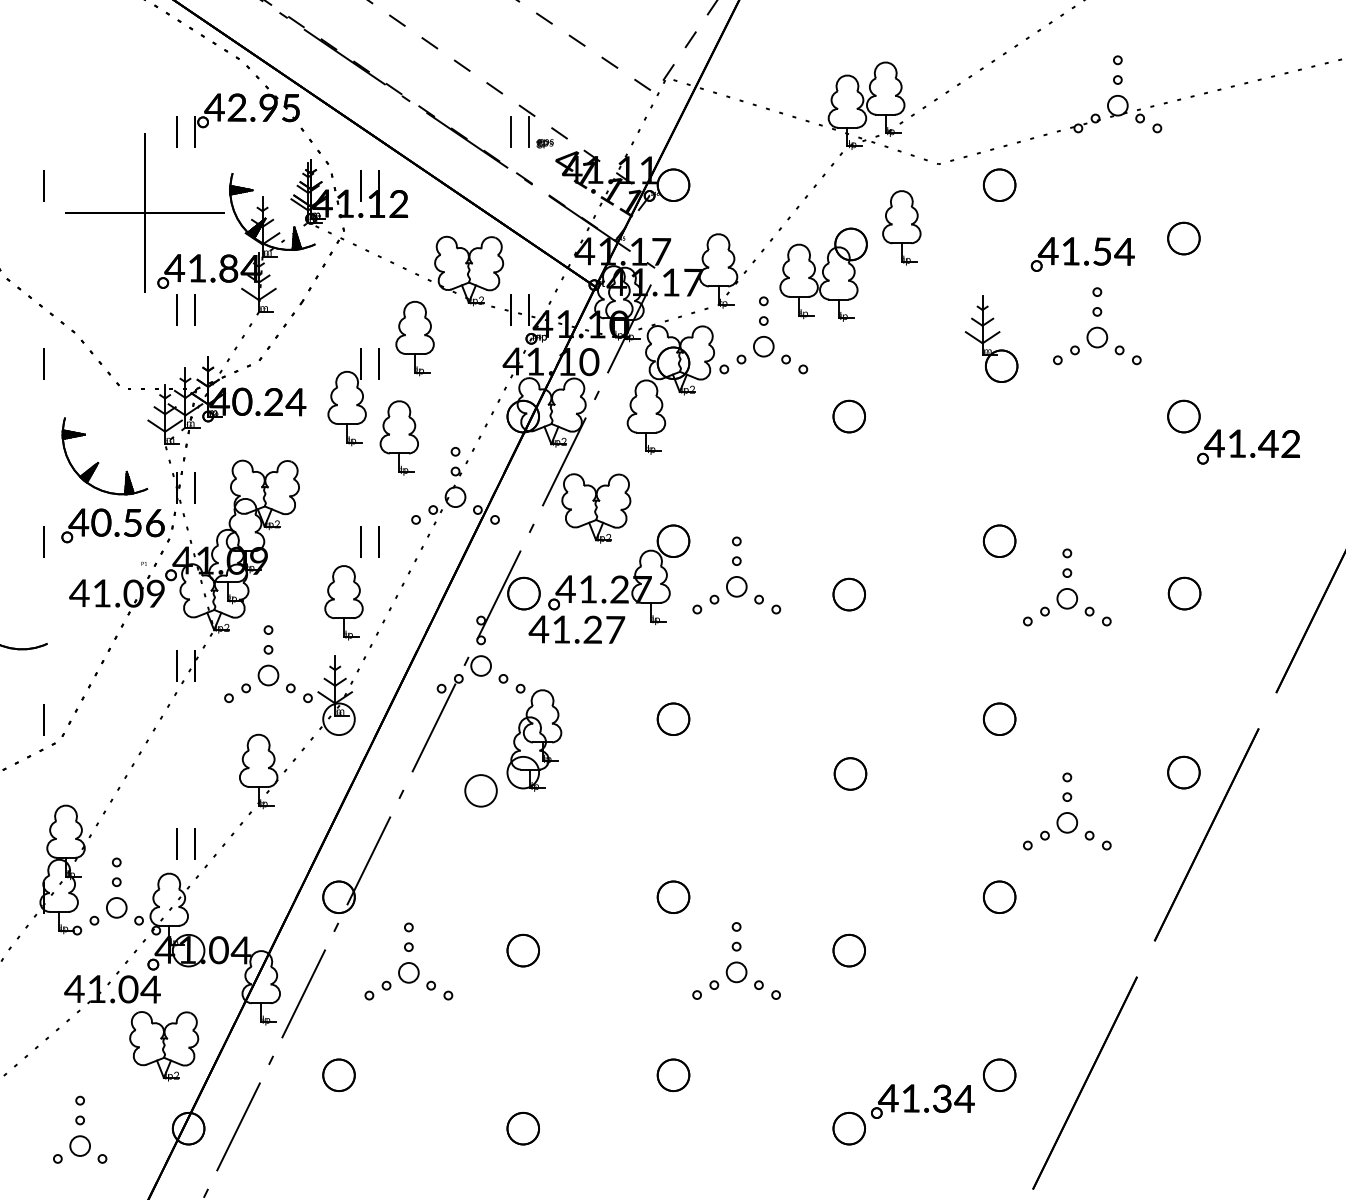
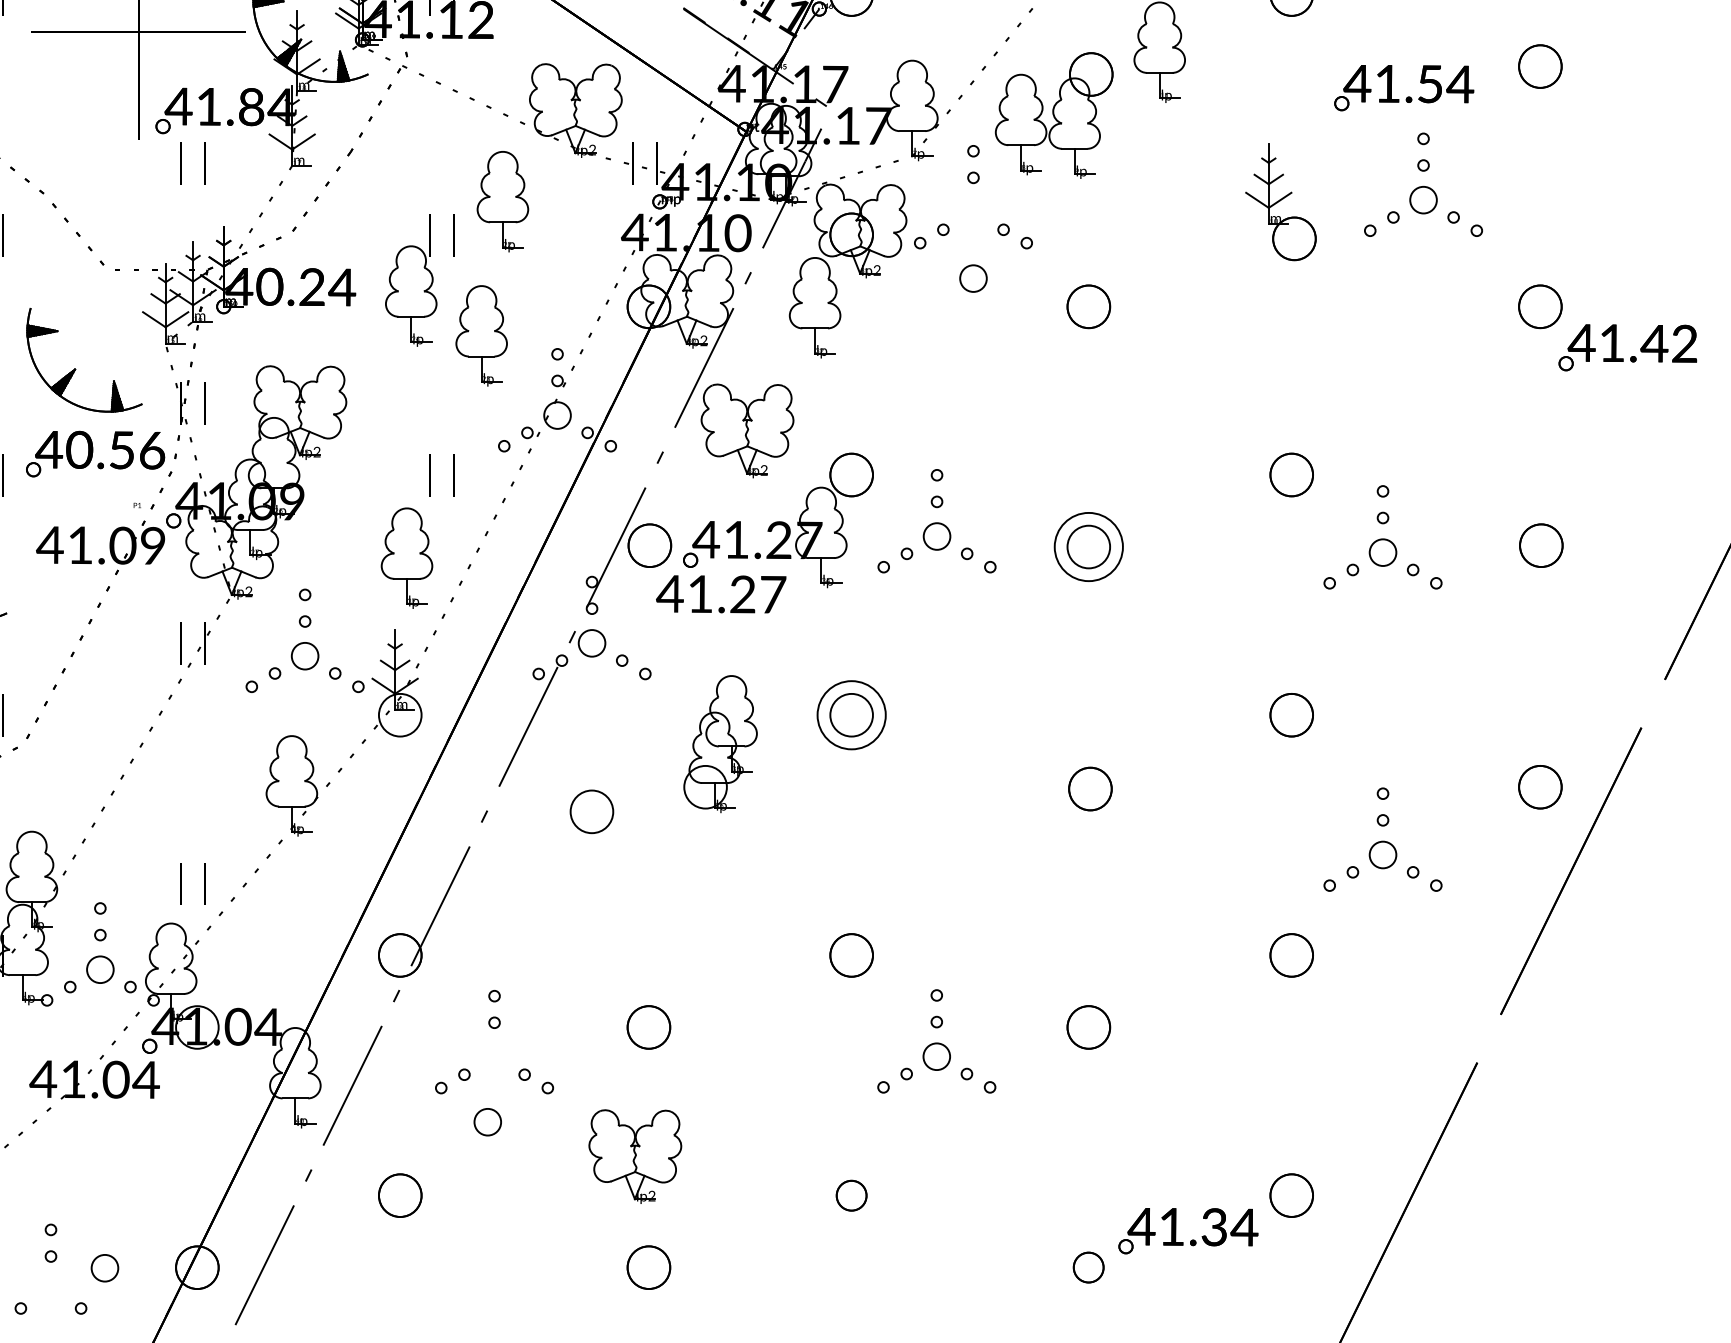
circle: (763, 346) -> (973, 278), moved
circle: (849, 594) -> (1089, 546), size x1.6
circle: (673, 719) -> (851, 715), size x1.6
part: (534, 740) -> (720, 743), moved
circle: (408, 972) -> (487, 1121), moved
part: (164, 1046) -> (635, 1156), moved
part: (673, 1075) -> (851, 1195), size x0.7
part: (848, 1128) -> (1087, 1267), size x0.7
circle: (79, 1145) -> (104, 1267), moved

